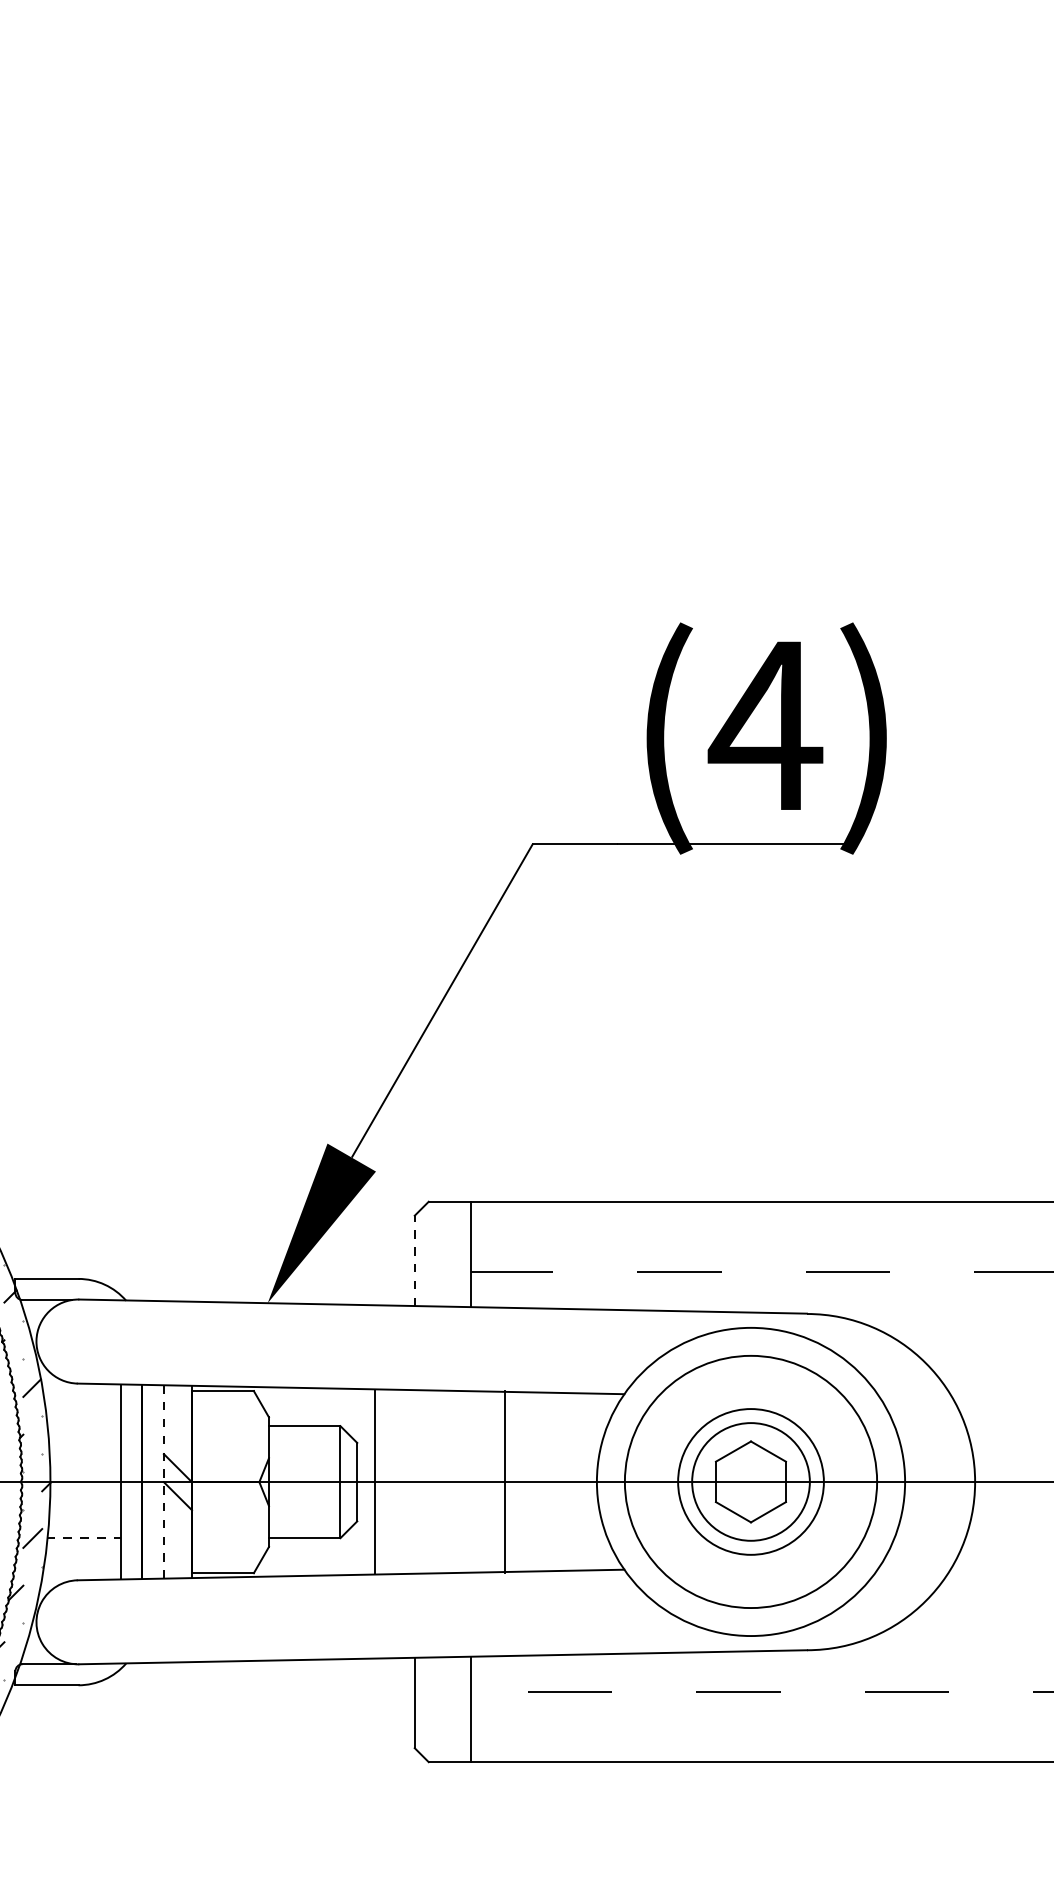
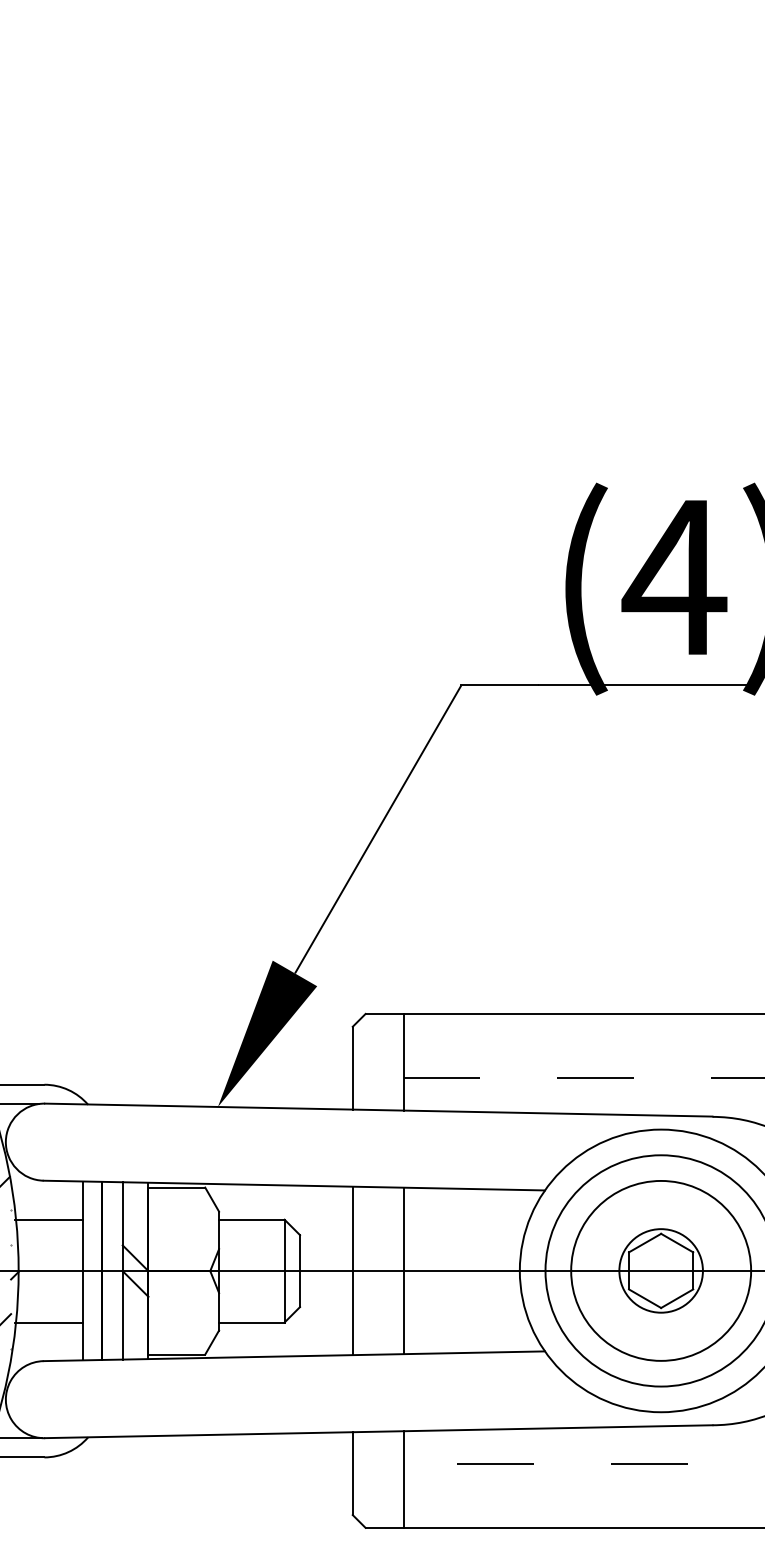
line: (414, 1260) -> (352, 1067), dashed -> solid
line: (83, 1426) -> (48, 1220), added
line: (163, 1481) -> (122, 1270), dashed -> solid
line: (374, 1481) -> (352, 1270), moved
line: (504, 1481) -> (403, 1270), moved
circle: (750, 1481) -> (660, 1270), size x0.62
circle: (750, 1481) -> (660, 1270), size x1.67
line: (83, 1538) -> (48, 1322), dashed -> solid

